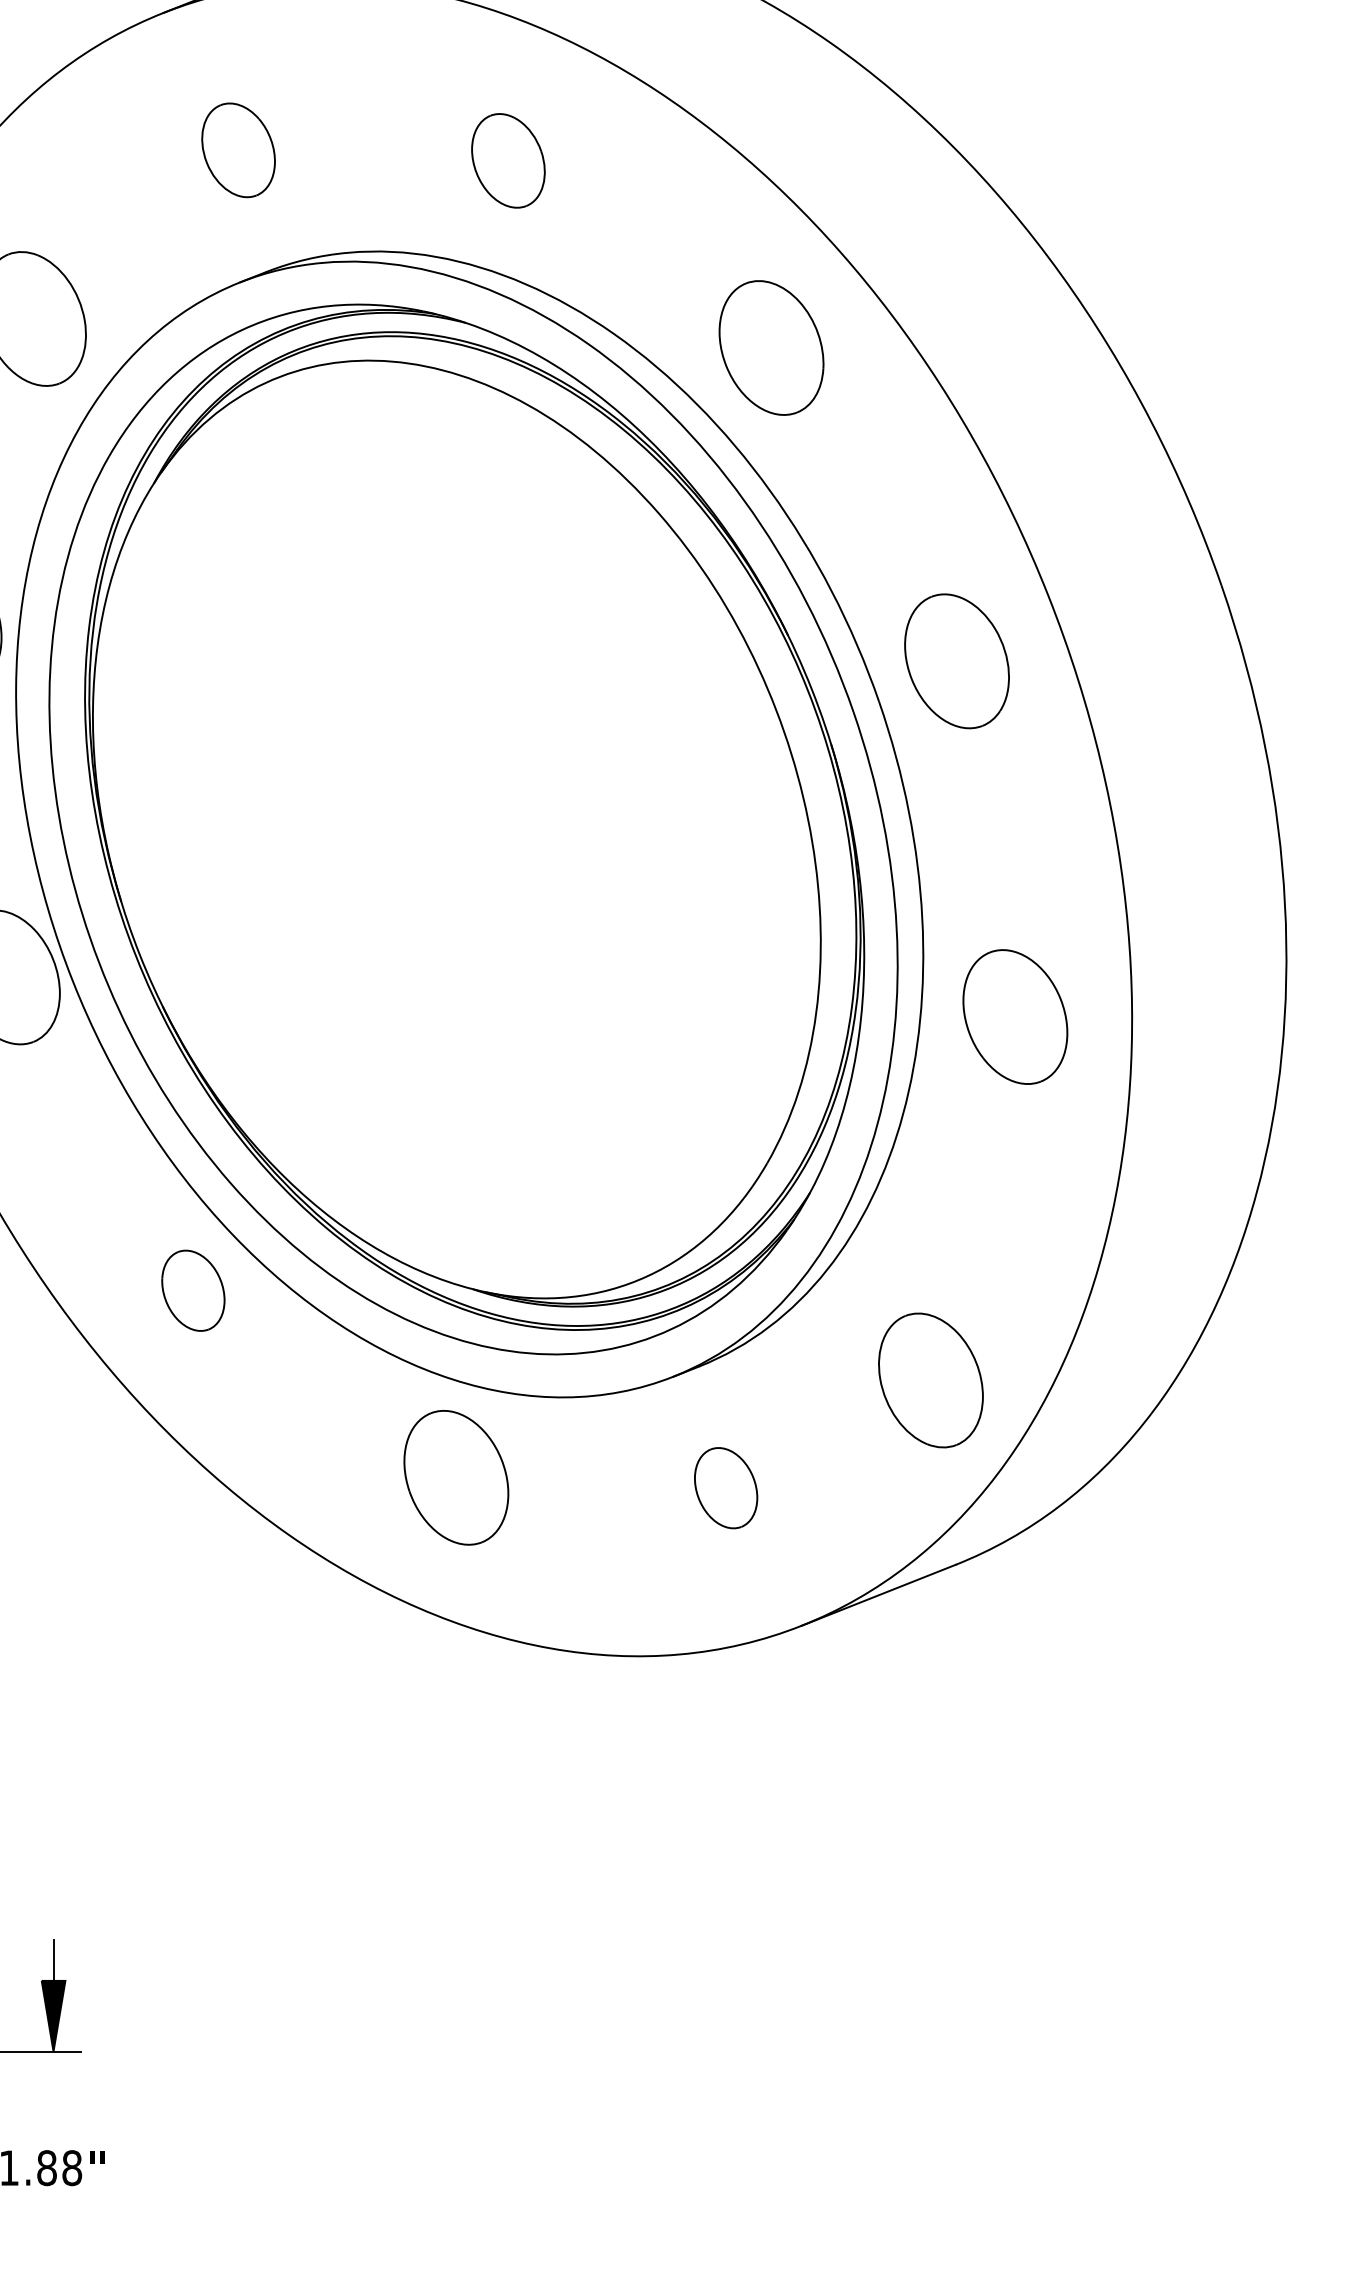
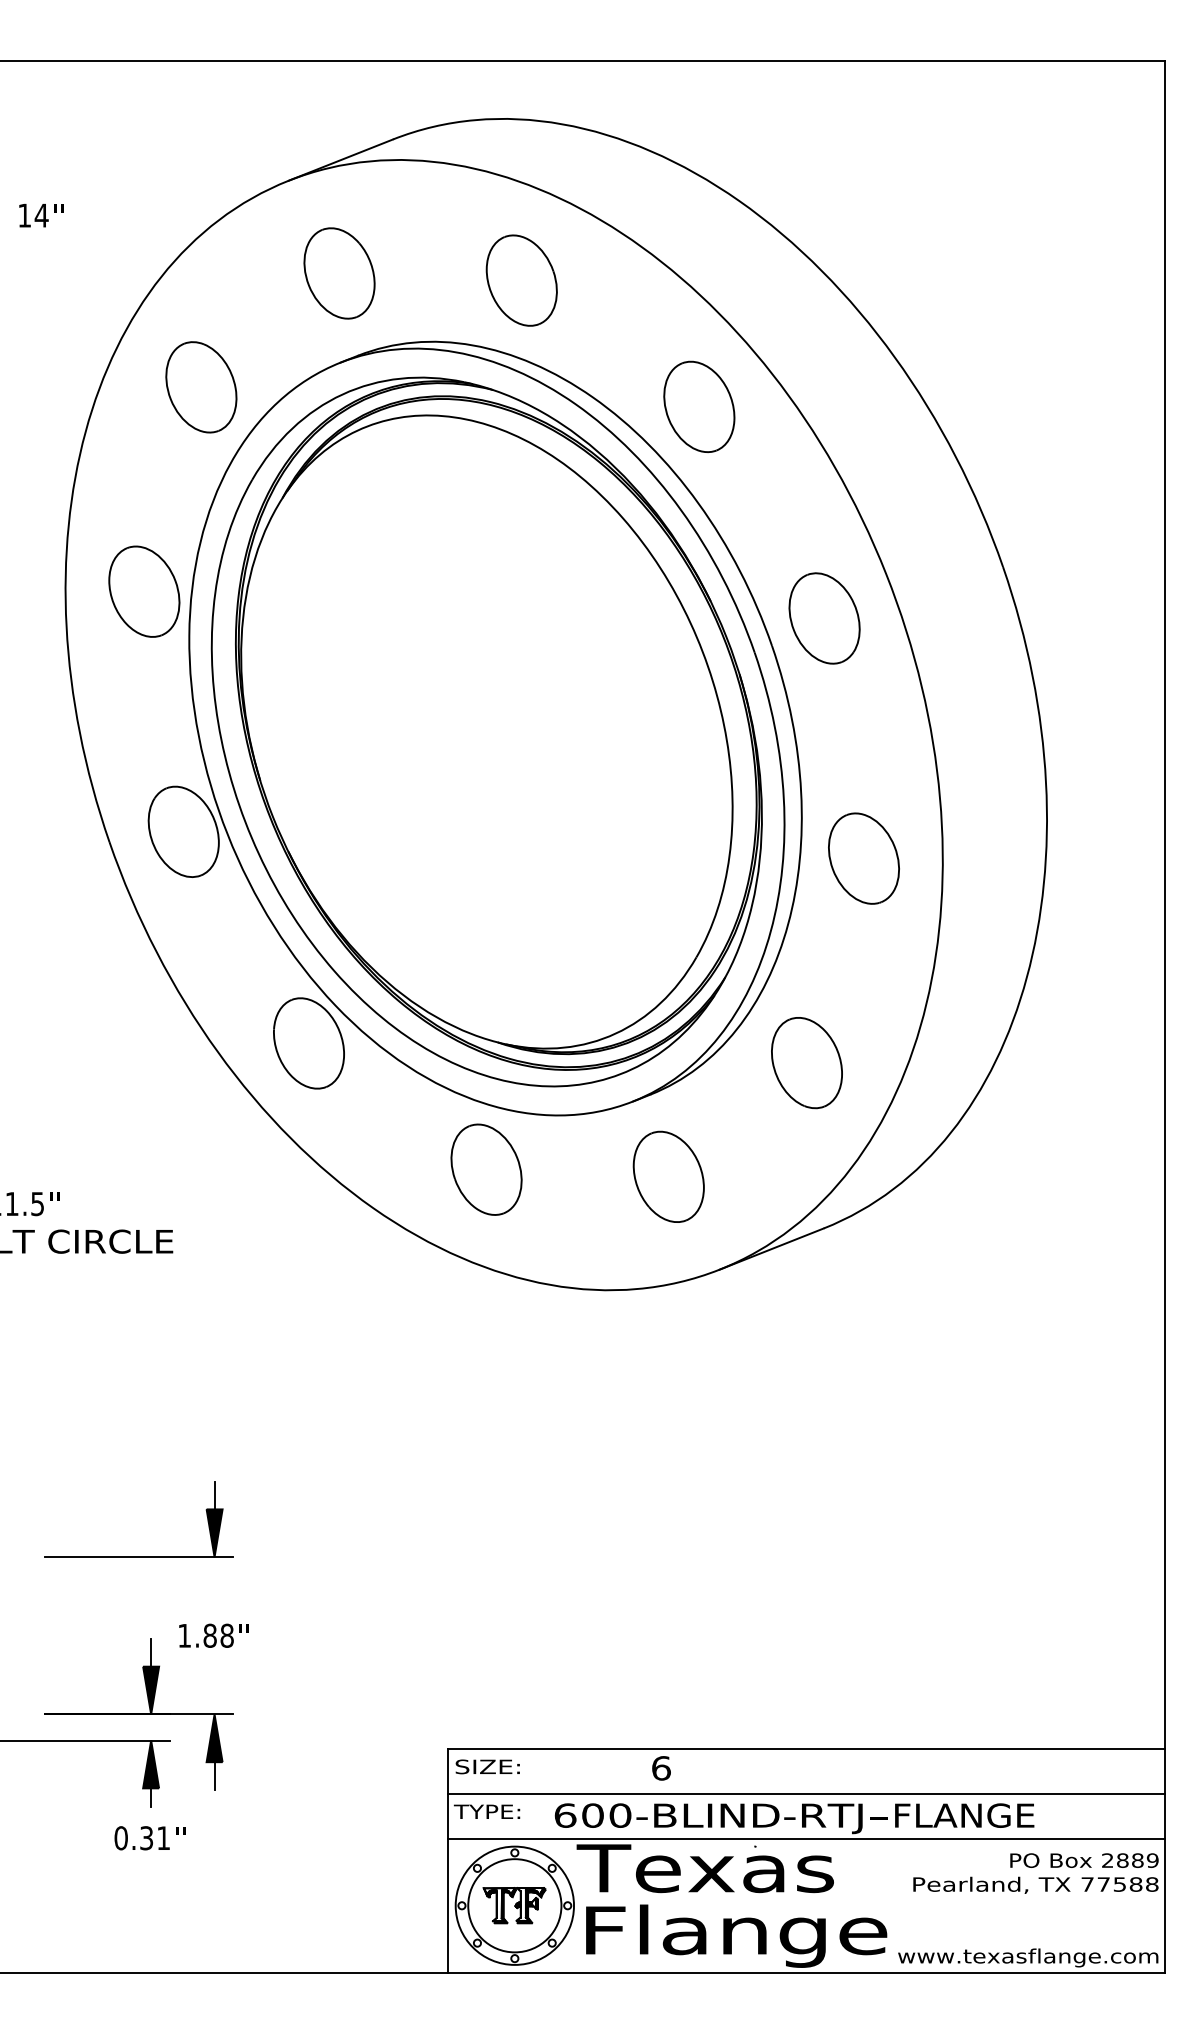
part: (238, 150) -> (339, 273), size x1.43
part: (508, 160) -> (521, 280), size x1.43
part: (192, 1290) -> (308, 1043), size x1.67
part: (930, 1381) -> (806, 1063), moved
part: (725, 1487) -> (668, 1176), size x1.67

